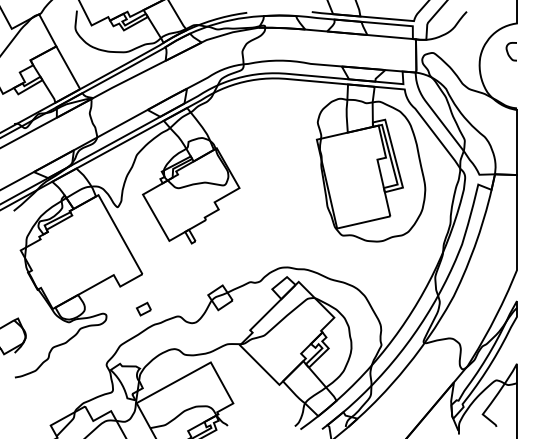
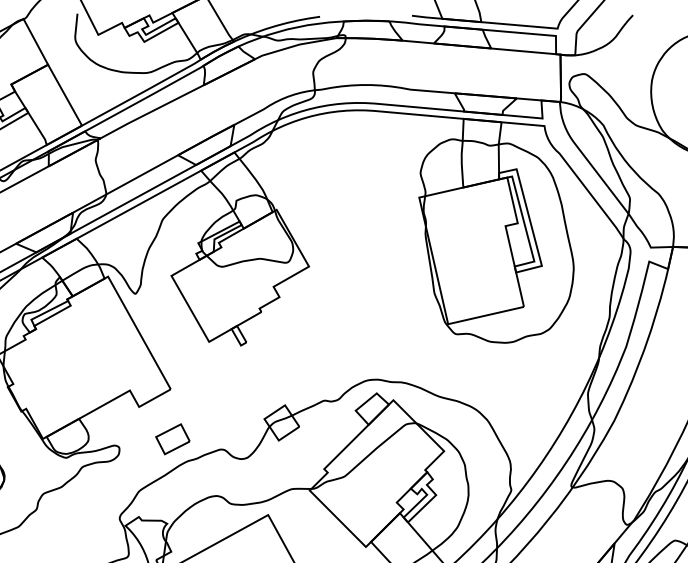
part: (143, 308) -> (172, 438), size x1.67

